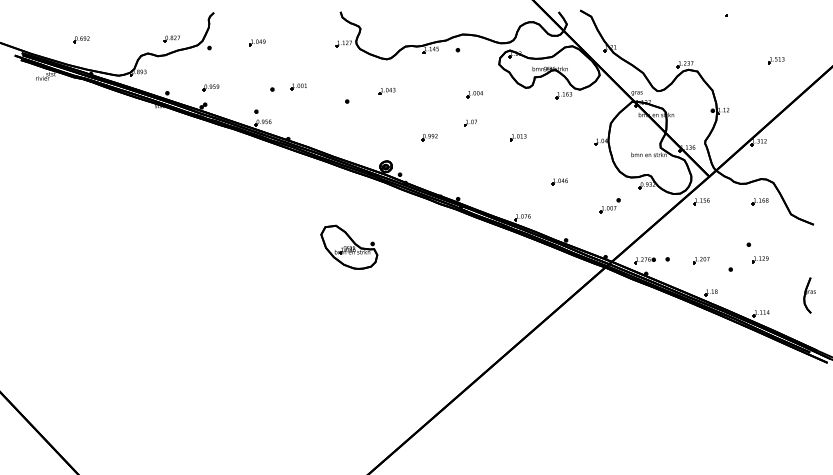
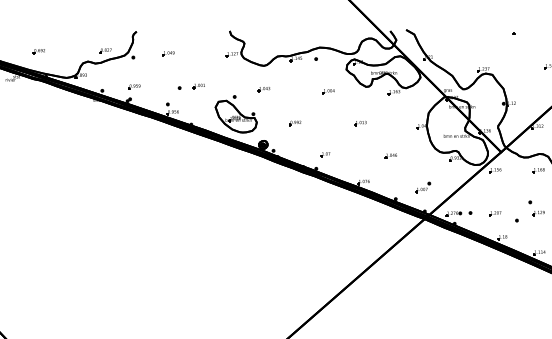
part: (470, 122) -> (325, 154), moved
part: (609, 205) -> (422, 187), moved
part: (349, 246) -> (236, 116), moved

